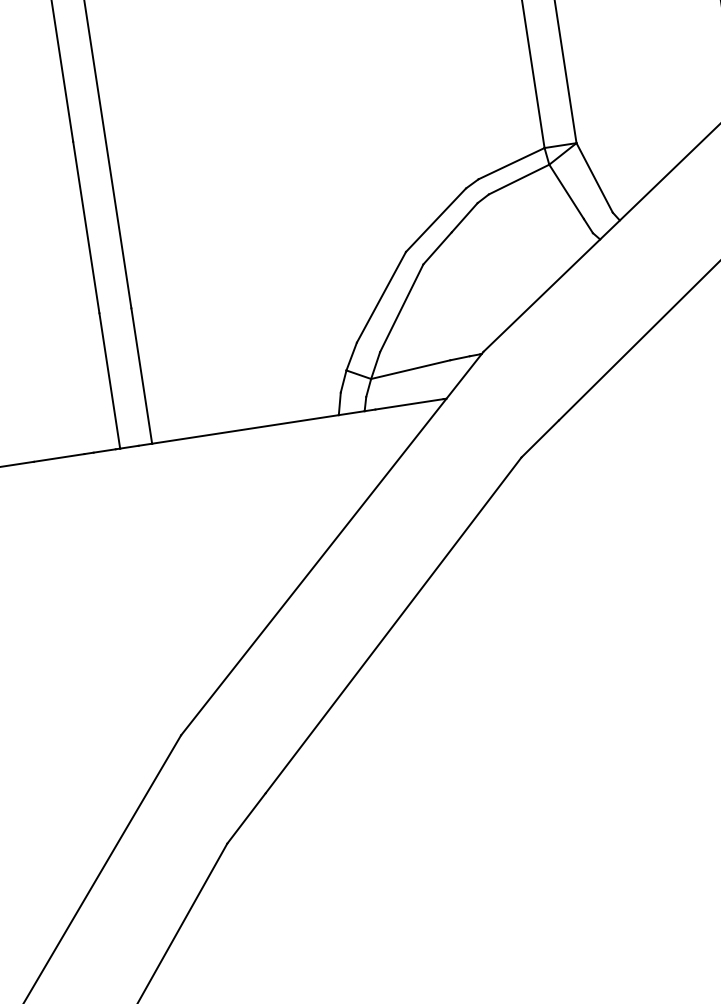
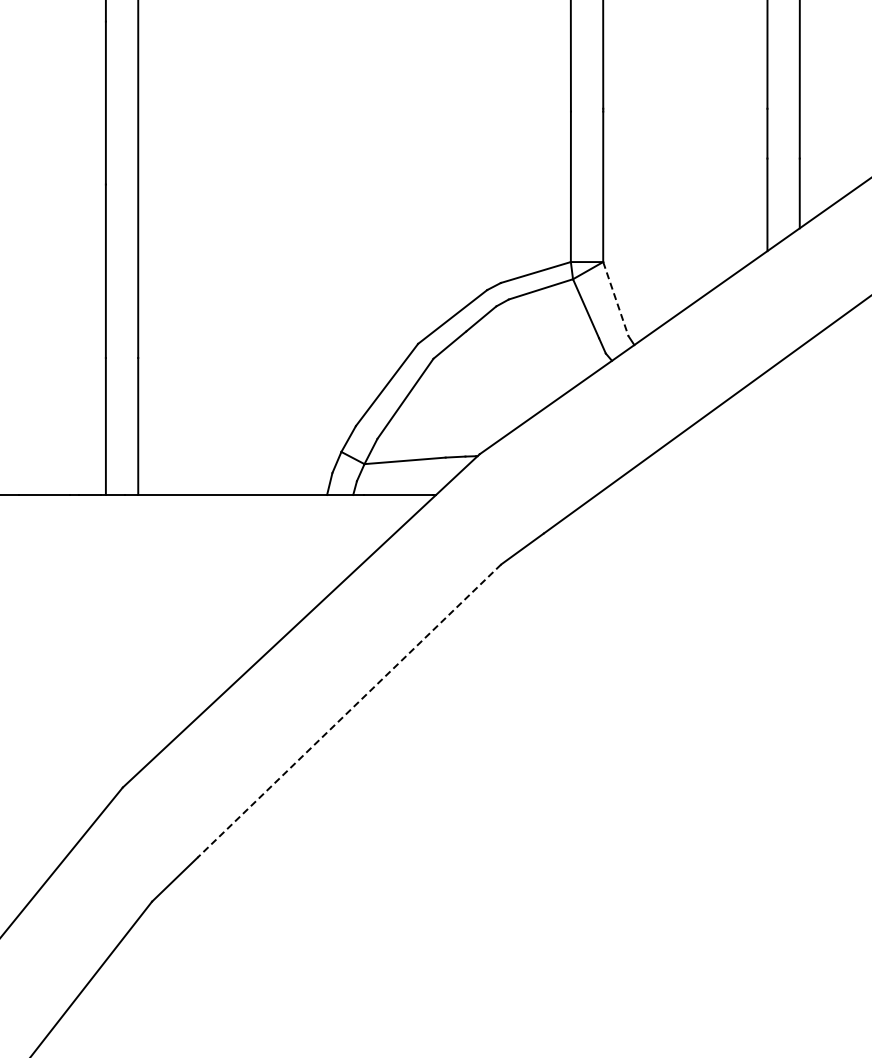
line: (595, 178) -> (616, 299), solid -> dashed
line: (393, 625) -> (349, 711), solid -> dashed

